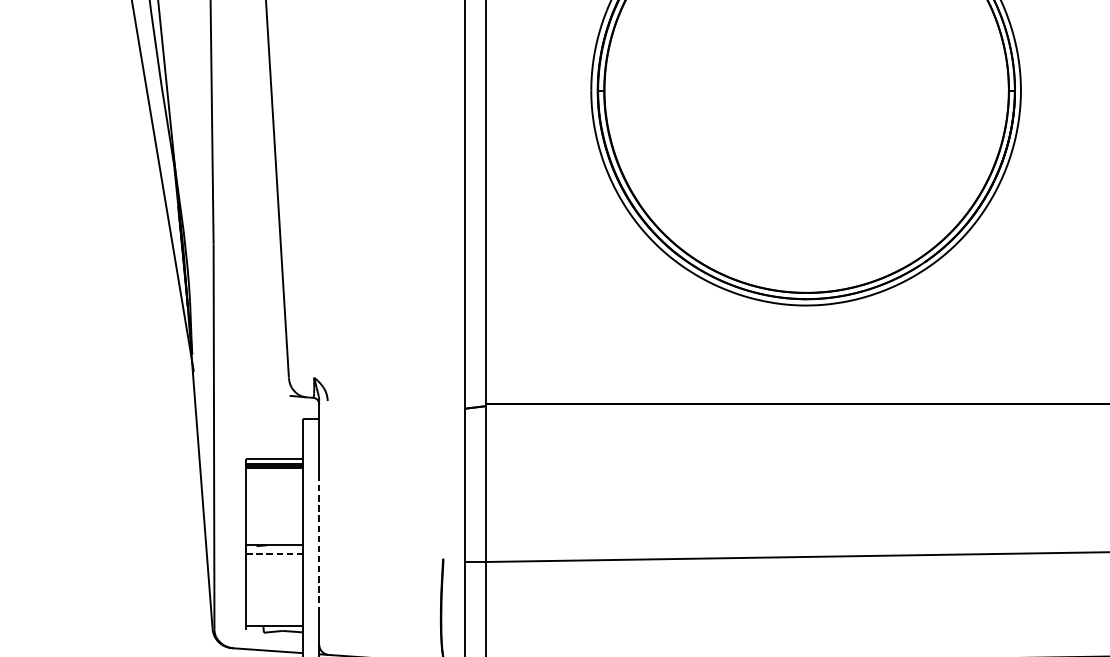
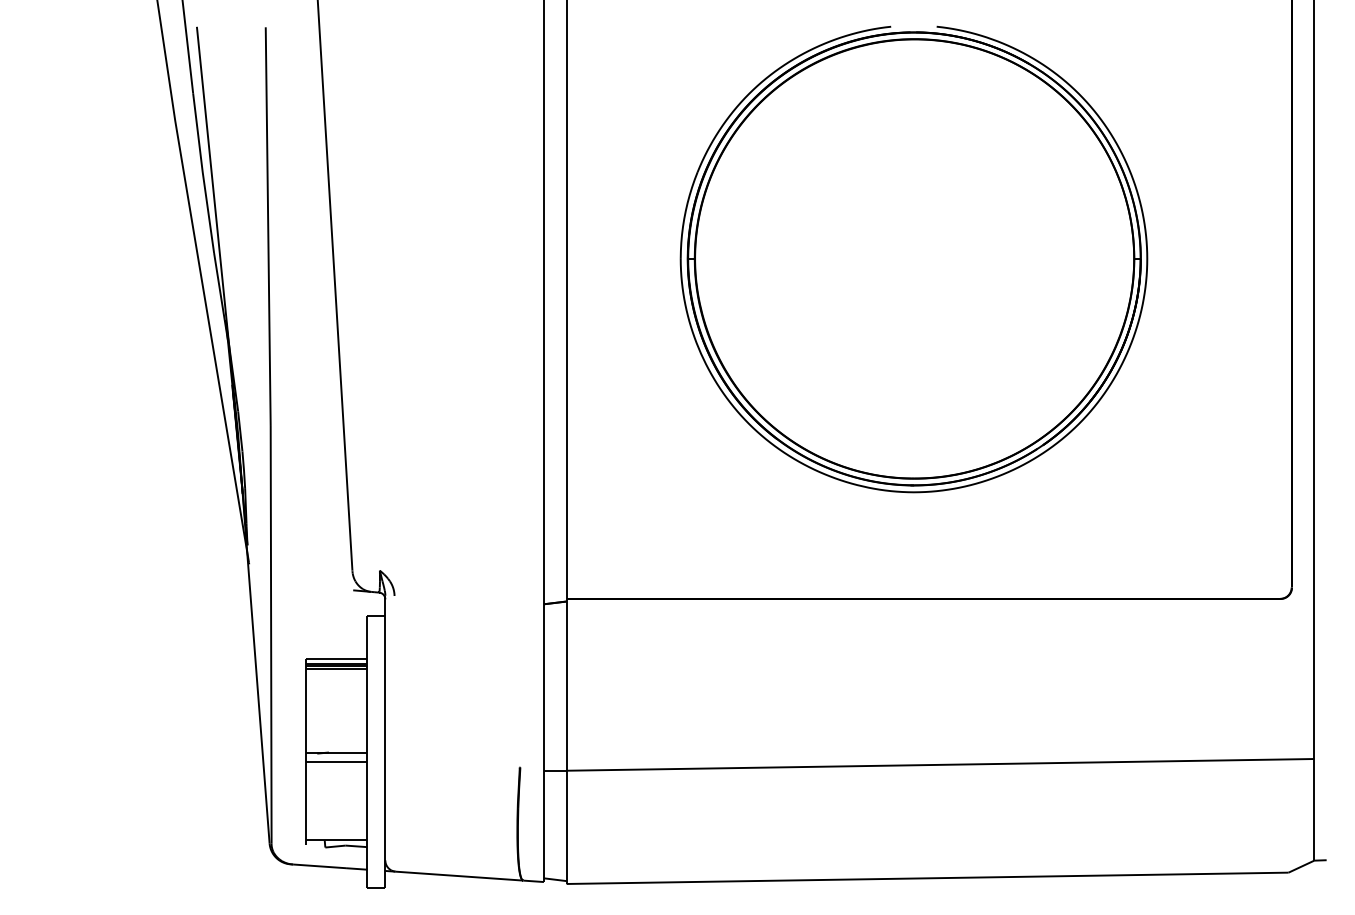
line: (319, 545) -> (385, 752), dashed -> solid
line: (274, 554) -> (336, 762), dashed -> solid

